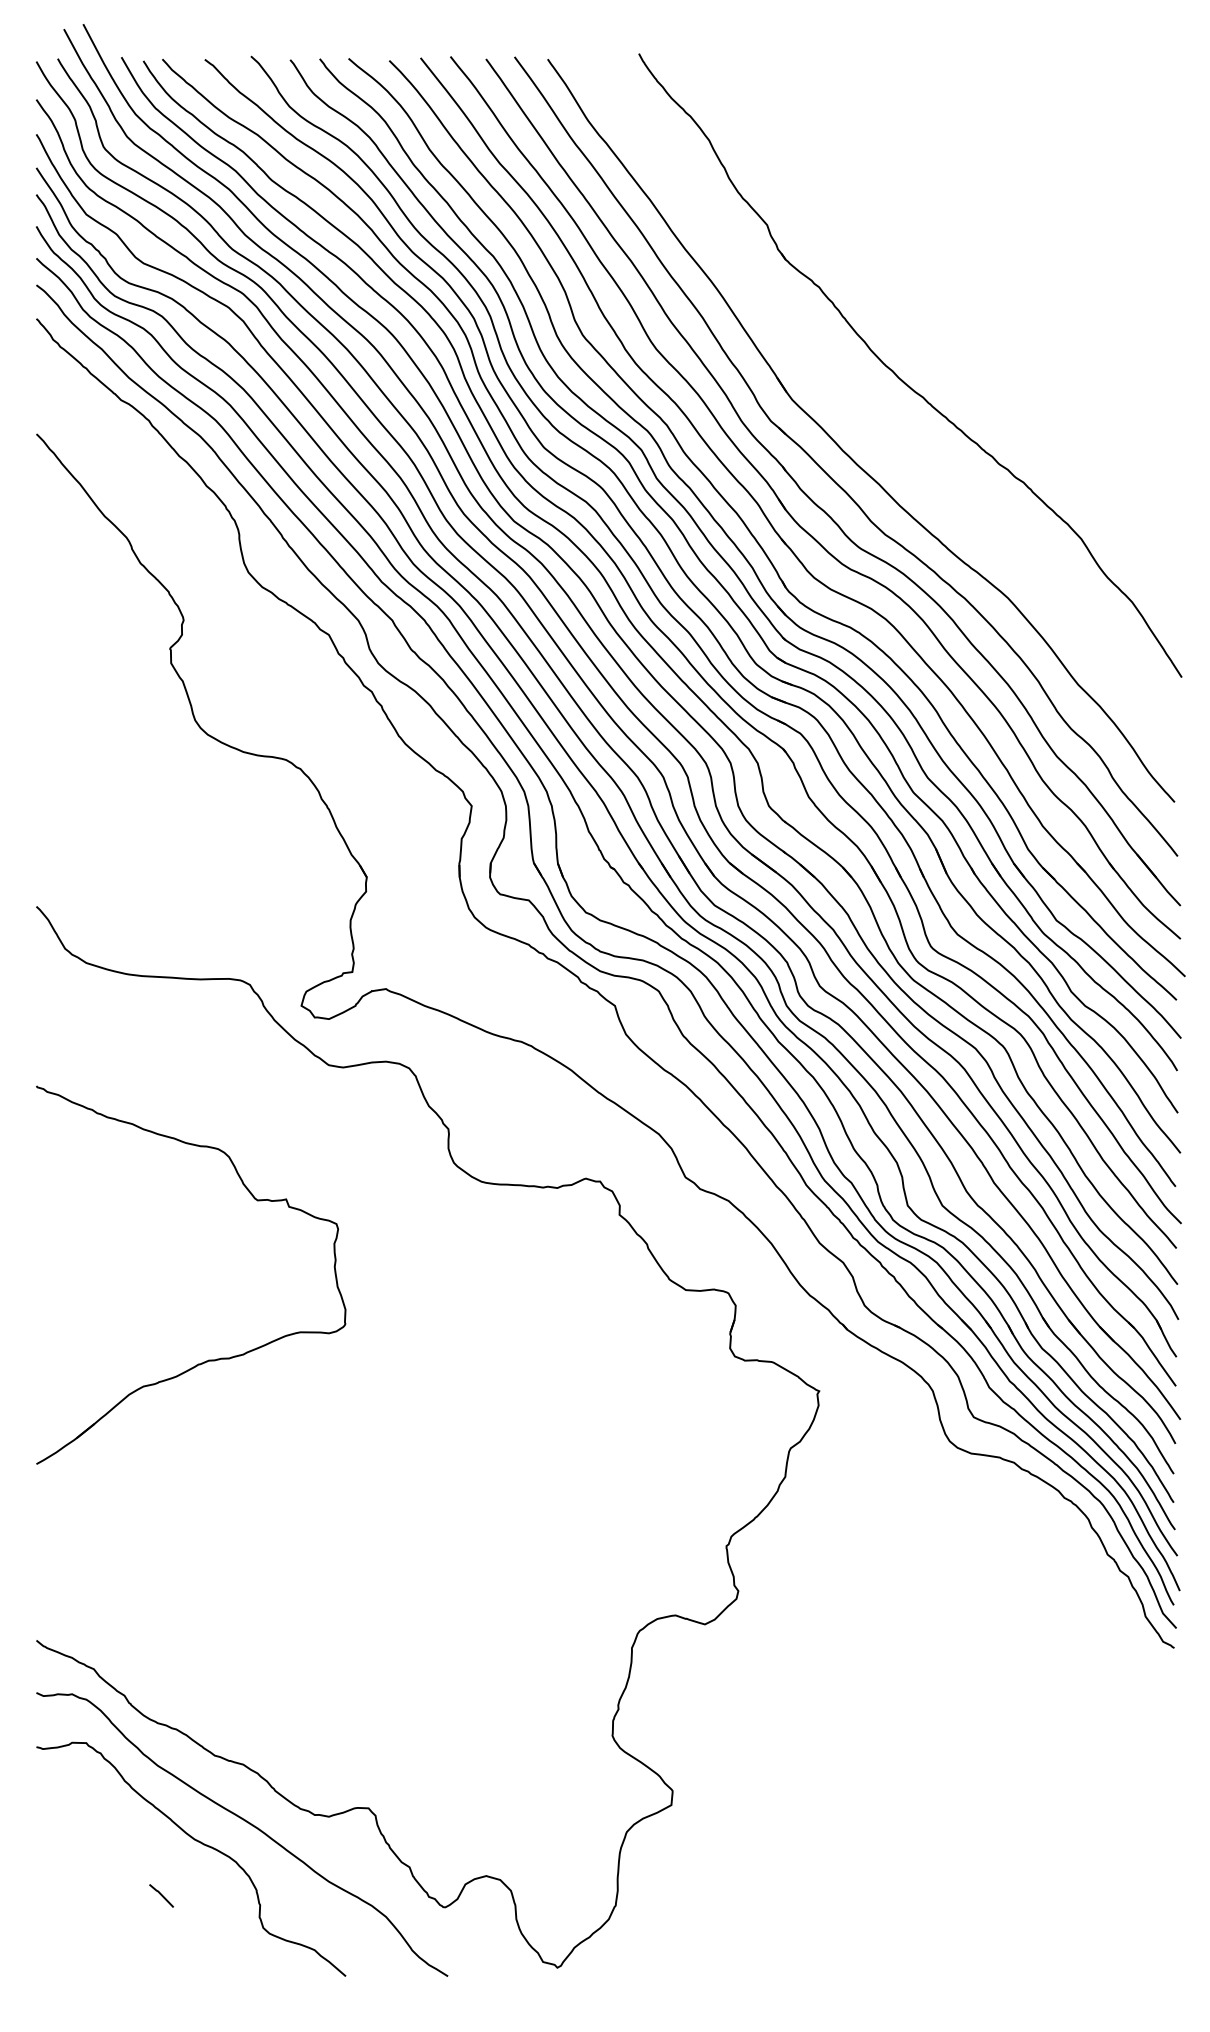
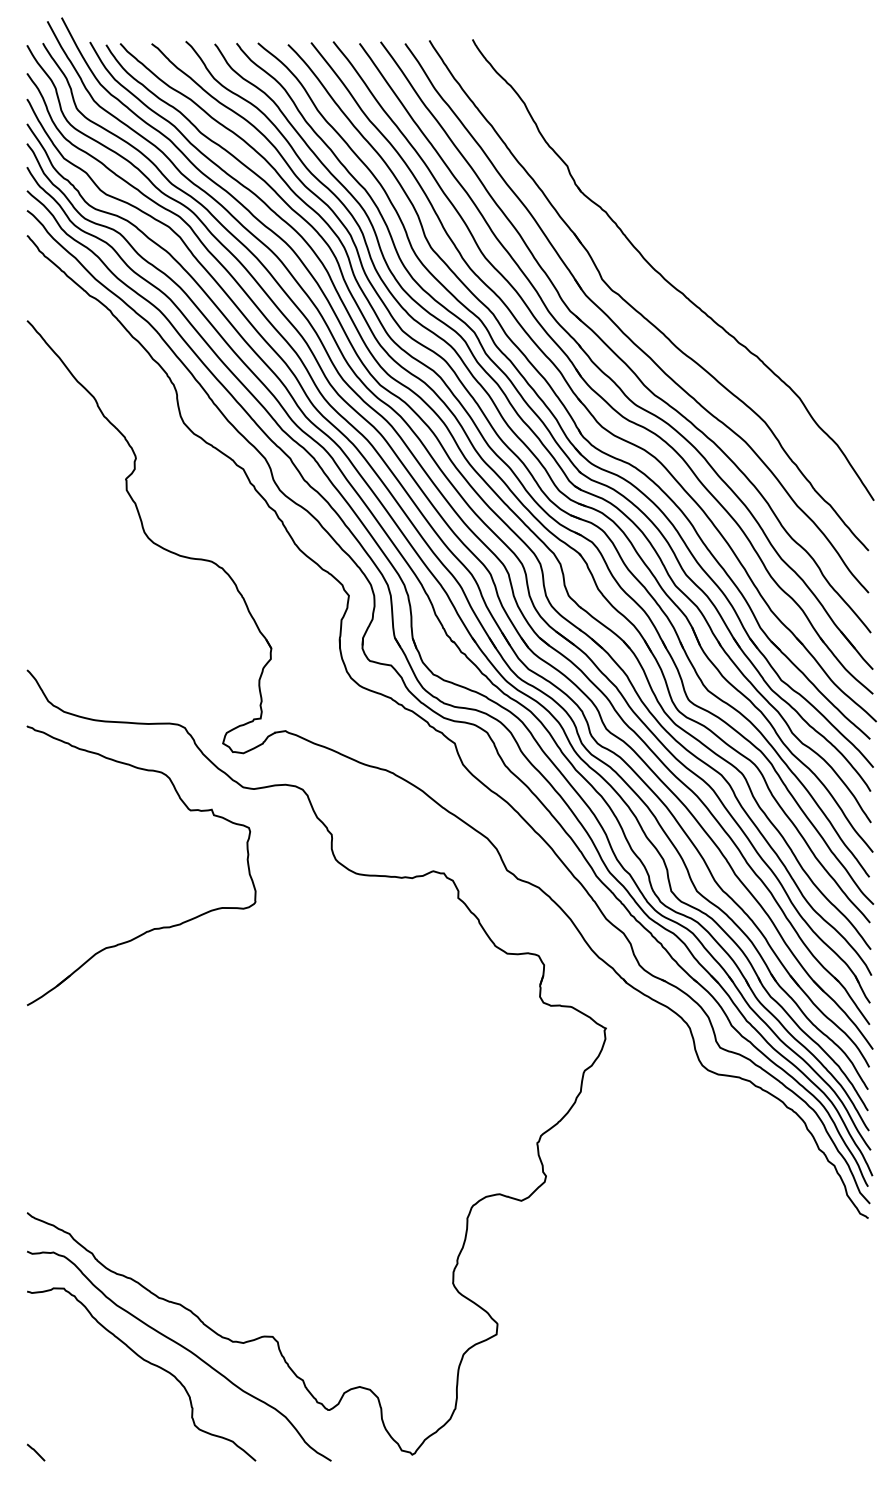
part: (863, 421) -> (638, 311), added
part: (208, 1359) -> (154, 928), moved
line: (161, 1895) -> (36, 1452), moved

